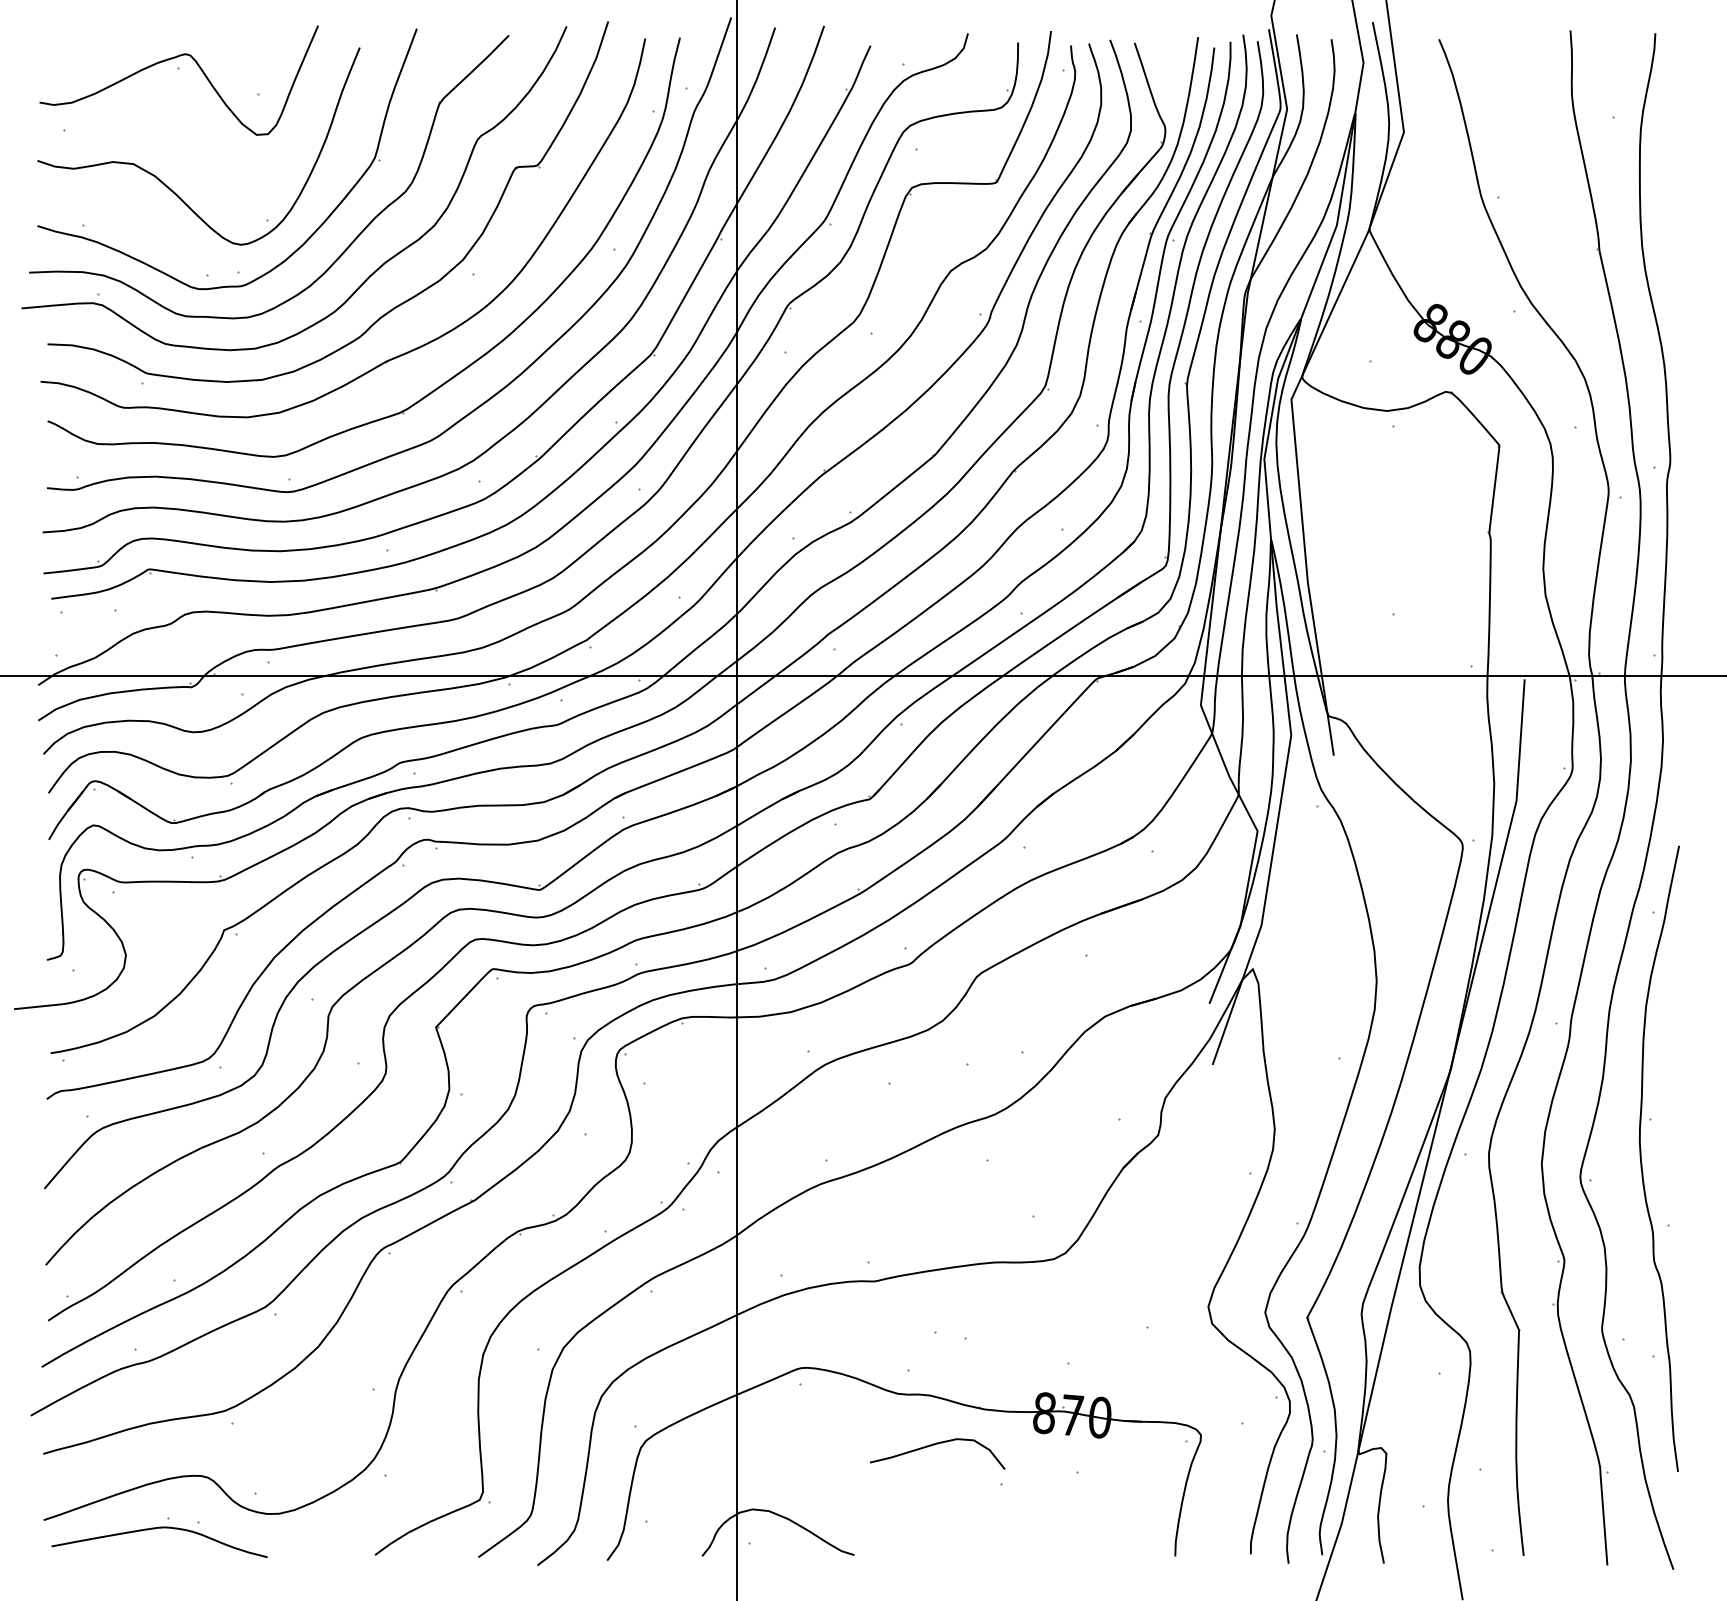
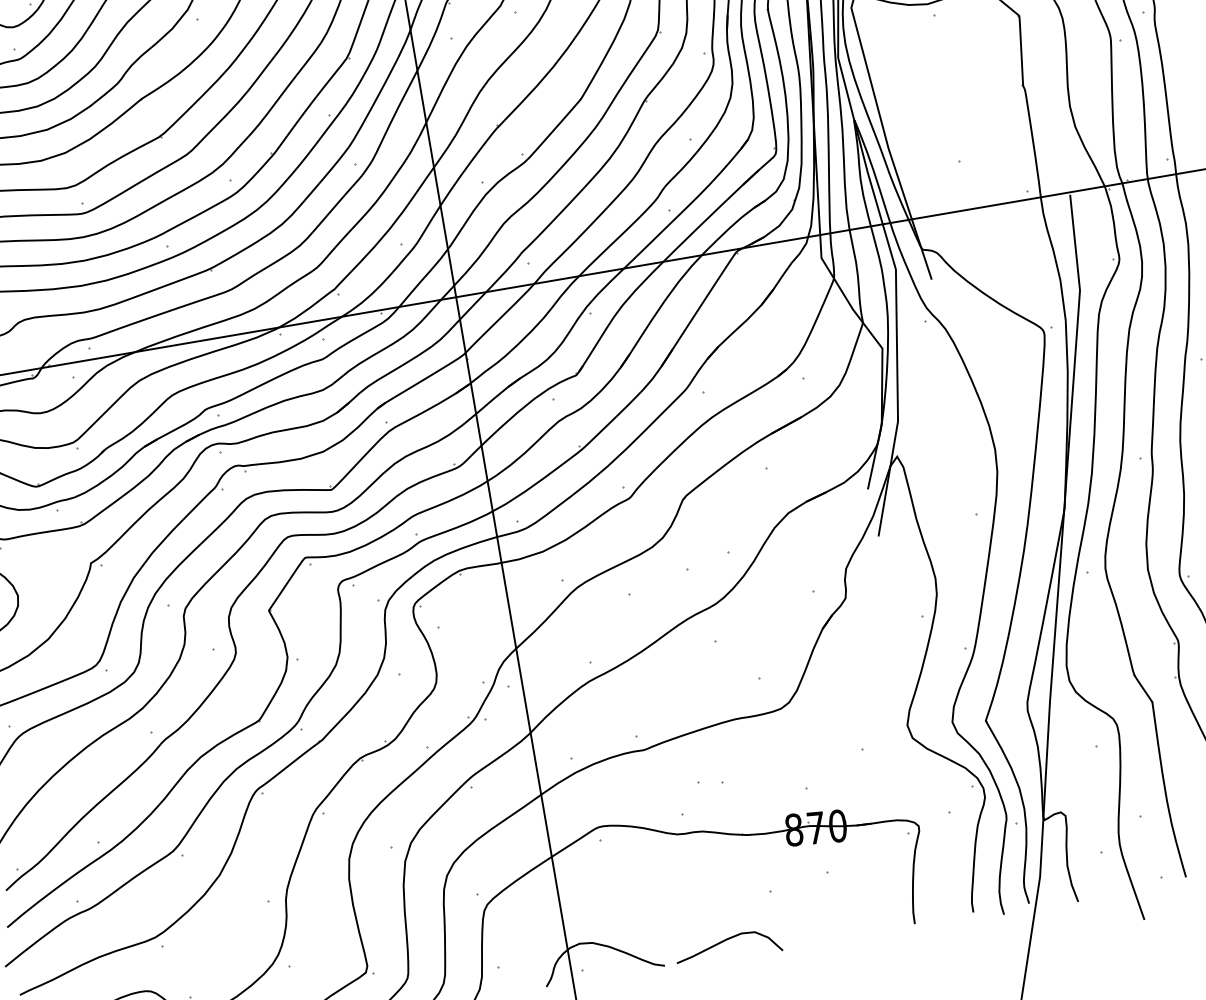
curve: (934, 1445) -> (724, 941), moved

